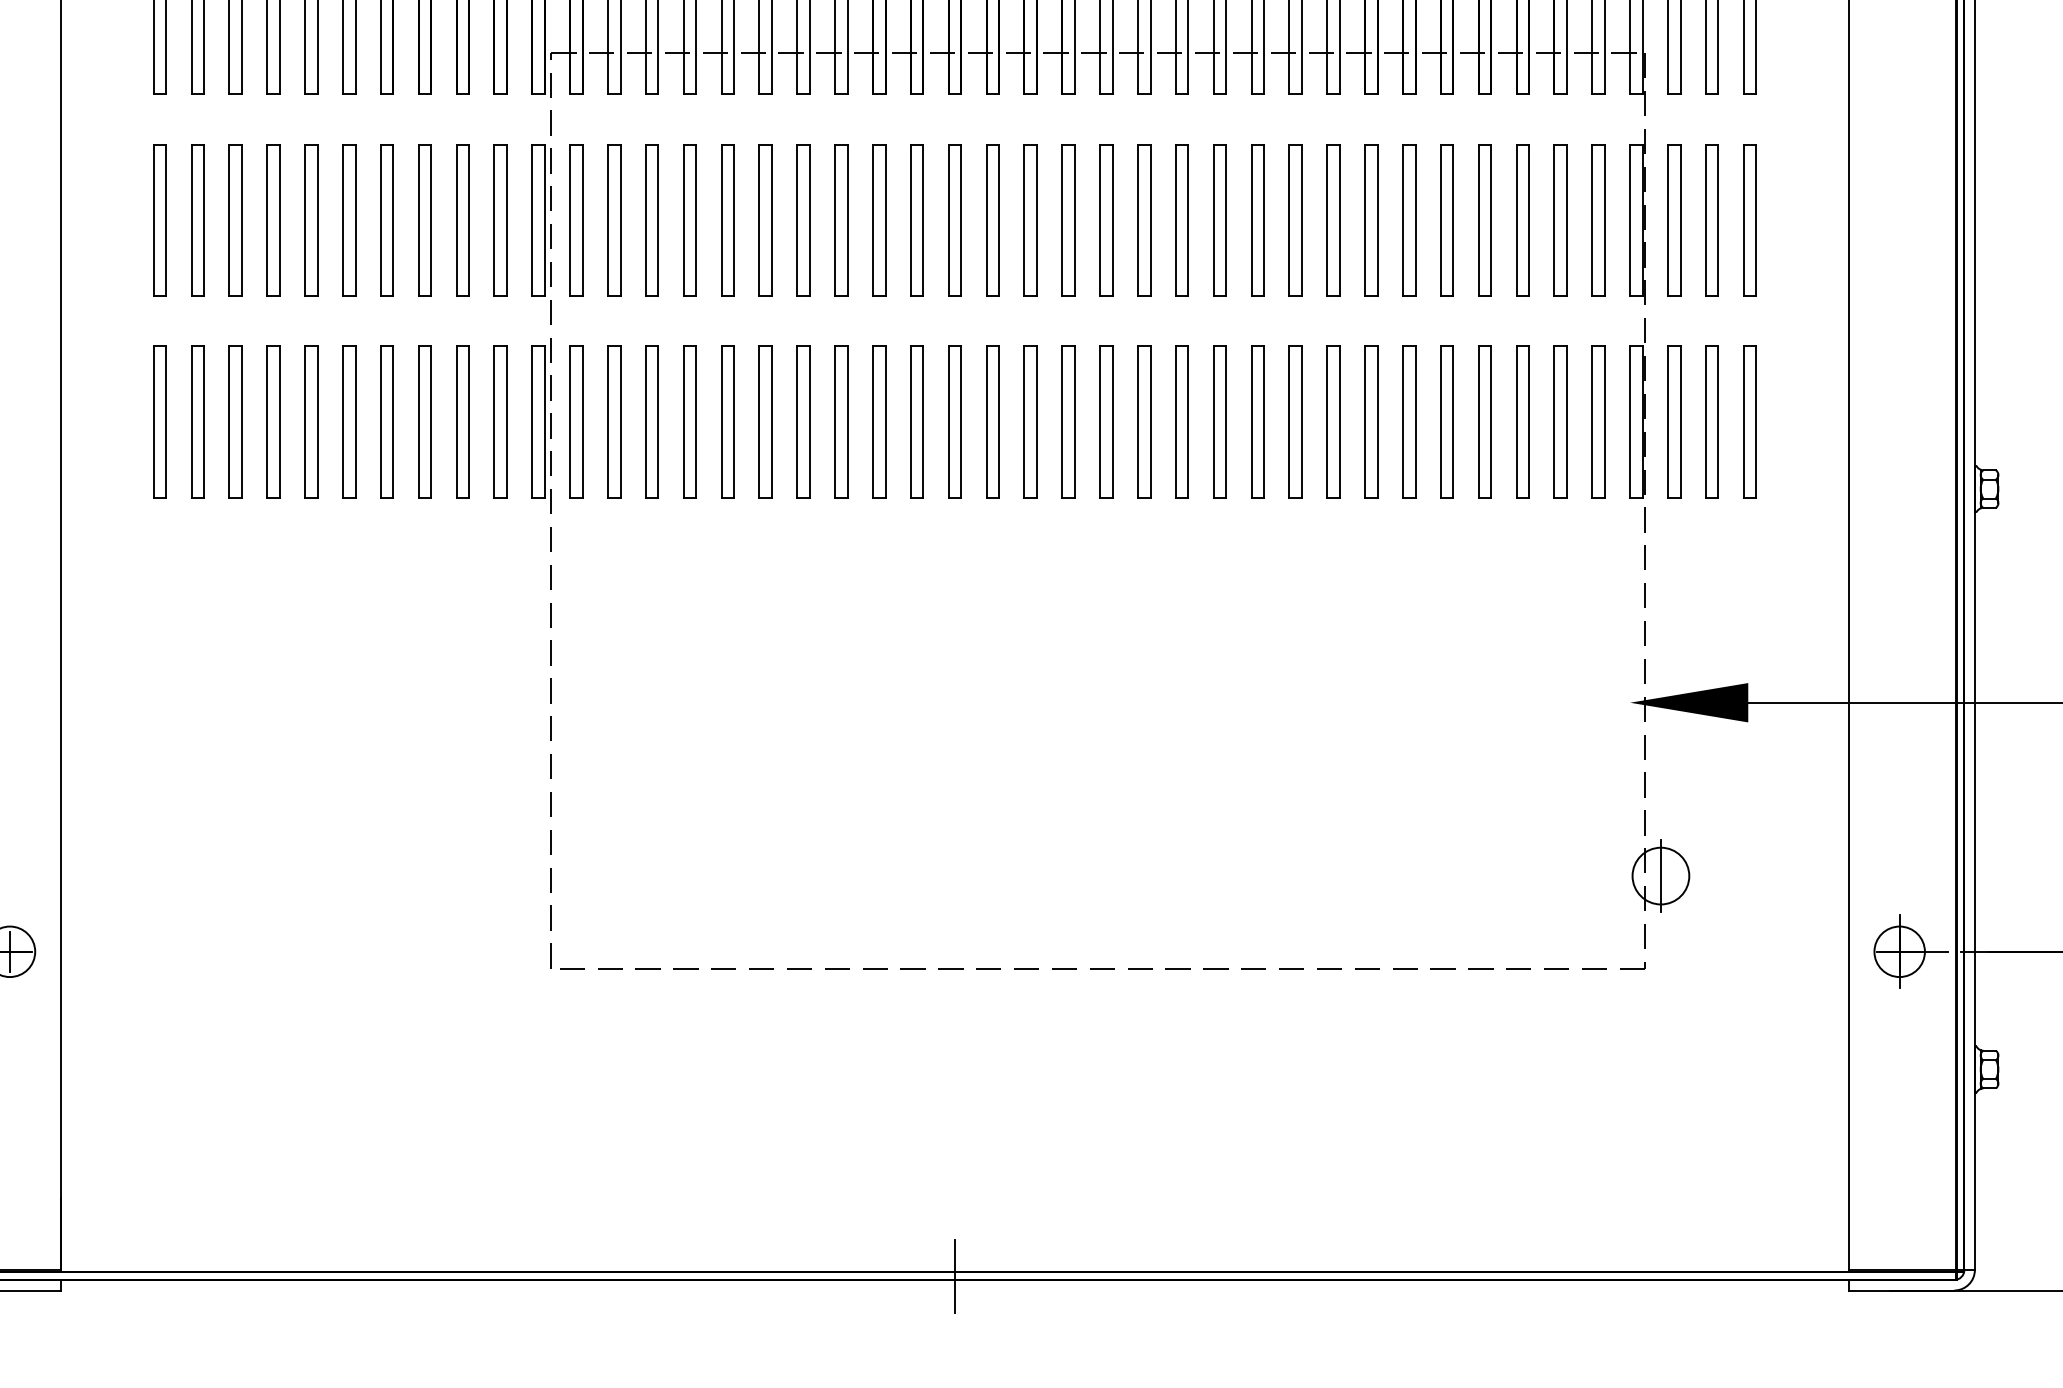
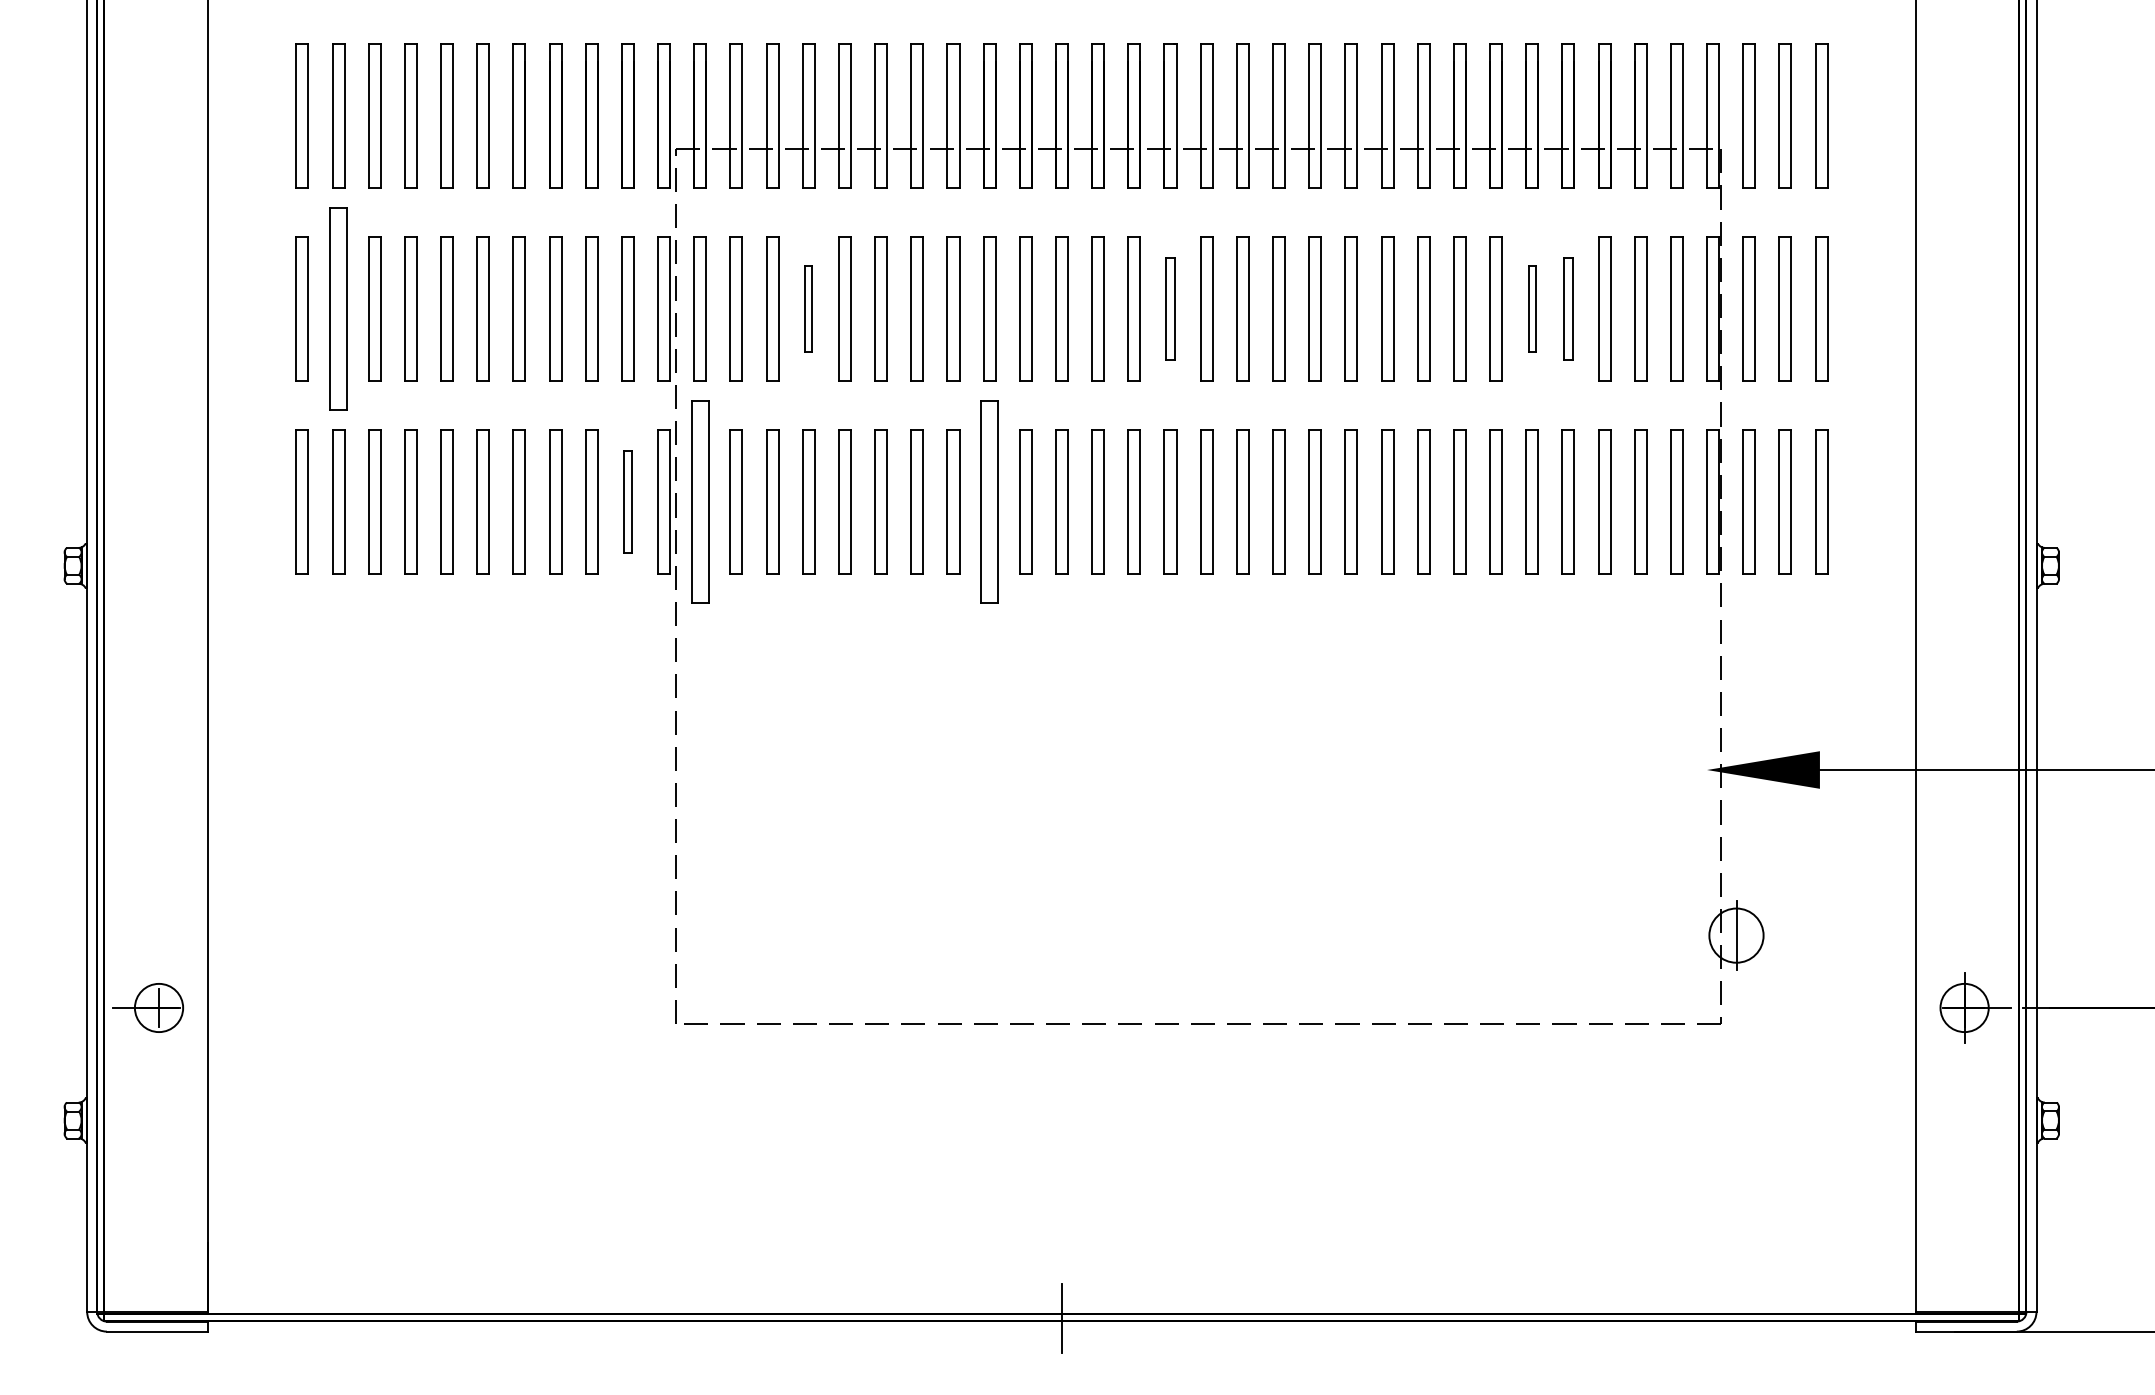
part: (197, 219) -> (338, 308), size x1.4
part: (689, 219) -> (808, 308), size x0.6
part: (1068, 219) -> (1170, 308), size x0.7
part: (1446, 219) -> (1531, 308), size x0.6
part: (1484, 219) -> (1567, 308), size x0.7
part: (500, 421) -> (627, 501), size x0.7
part: (575, 421) -> (699, 501), size x1.4
part: (879, 421) -> (989, 501), size x1.4

